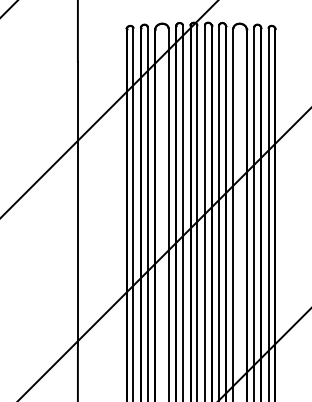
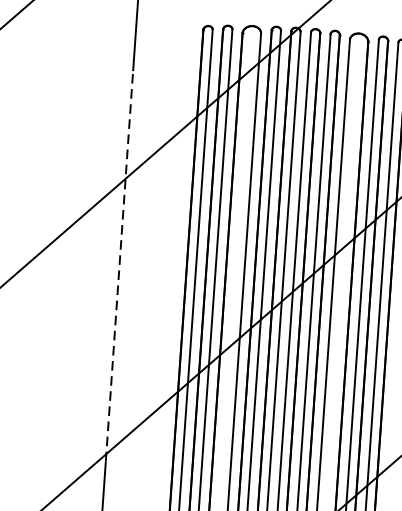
line: (77, 203) -> (119, 264), solid -> dashed

